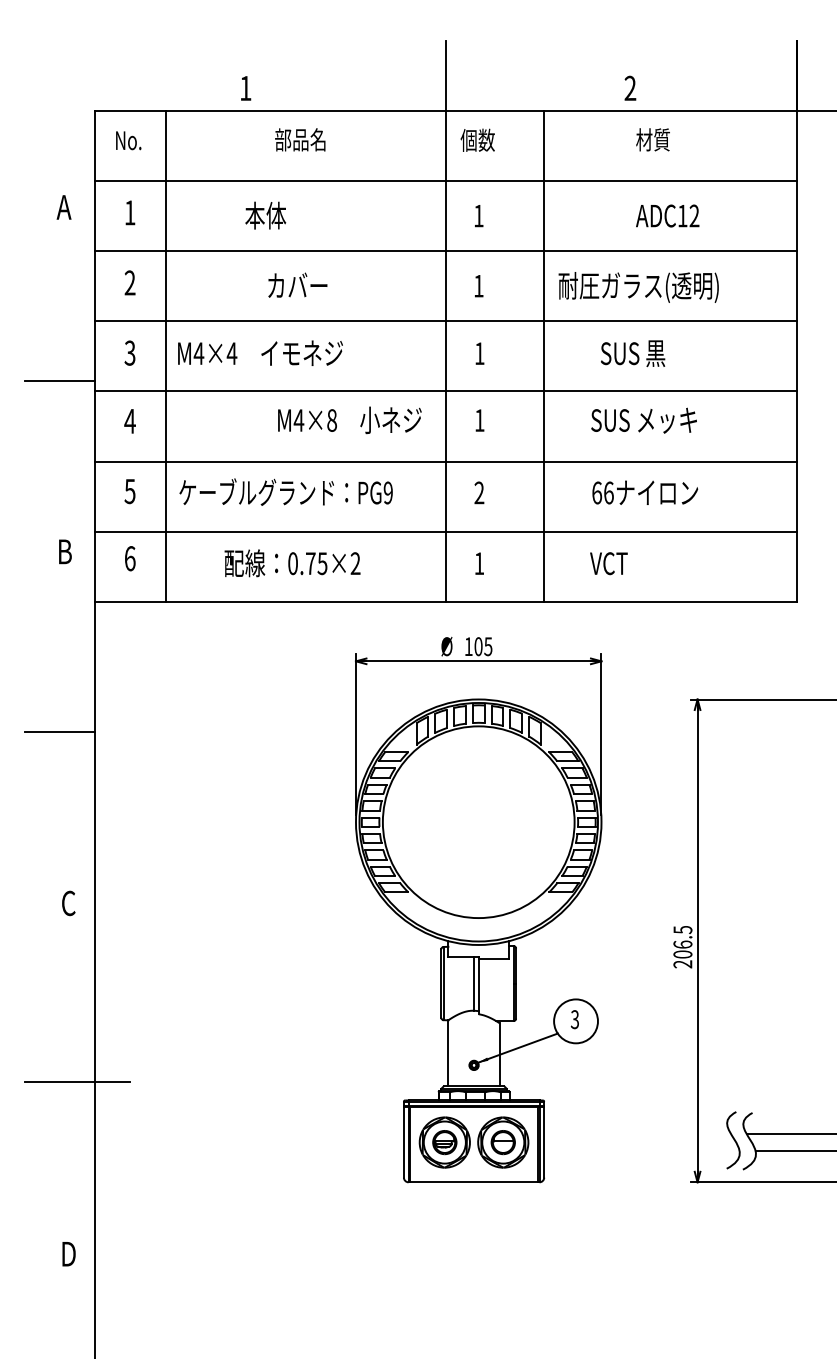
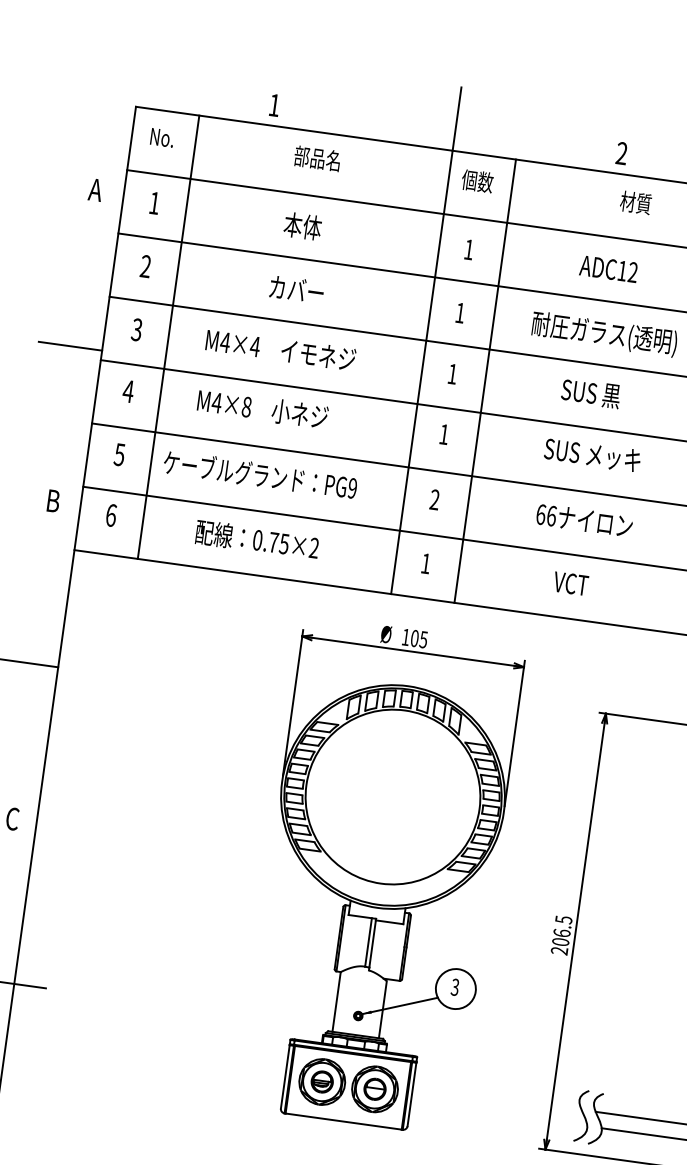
text: (265, 215) -> (302, 226), moved
text: (667, 215) -> (608, 268), moved
text: (260, 352) -> (280, 349), moved
line: (544, 355) -> (485, 380), moved
text: (349, 420) -> (262, 409), moved
text: (608, 563) -> (570, 583), moved

